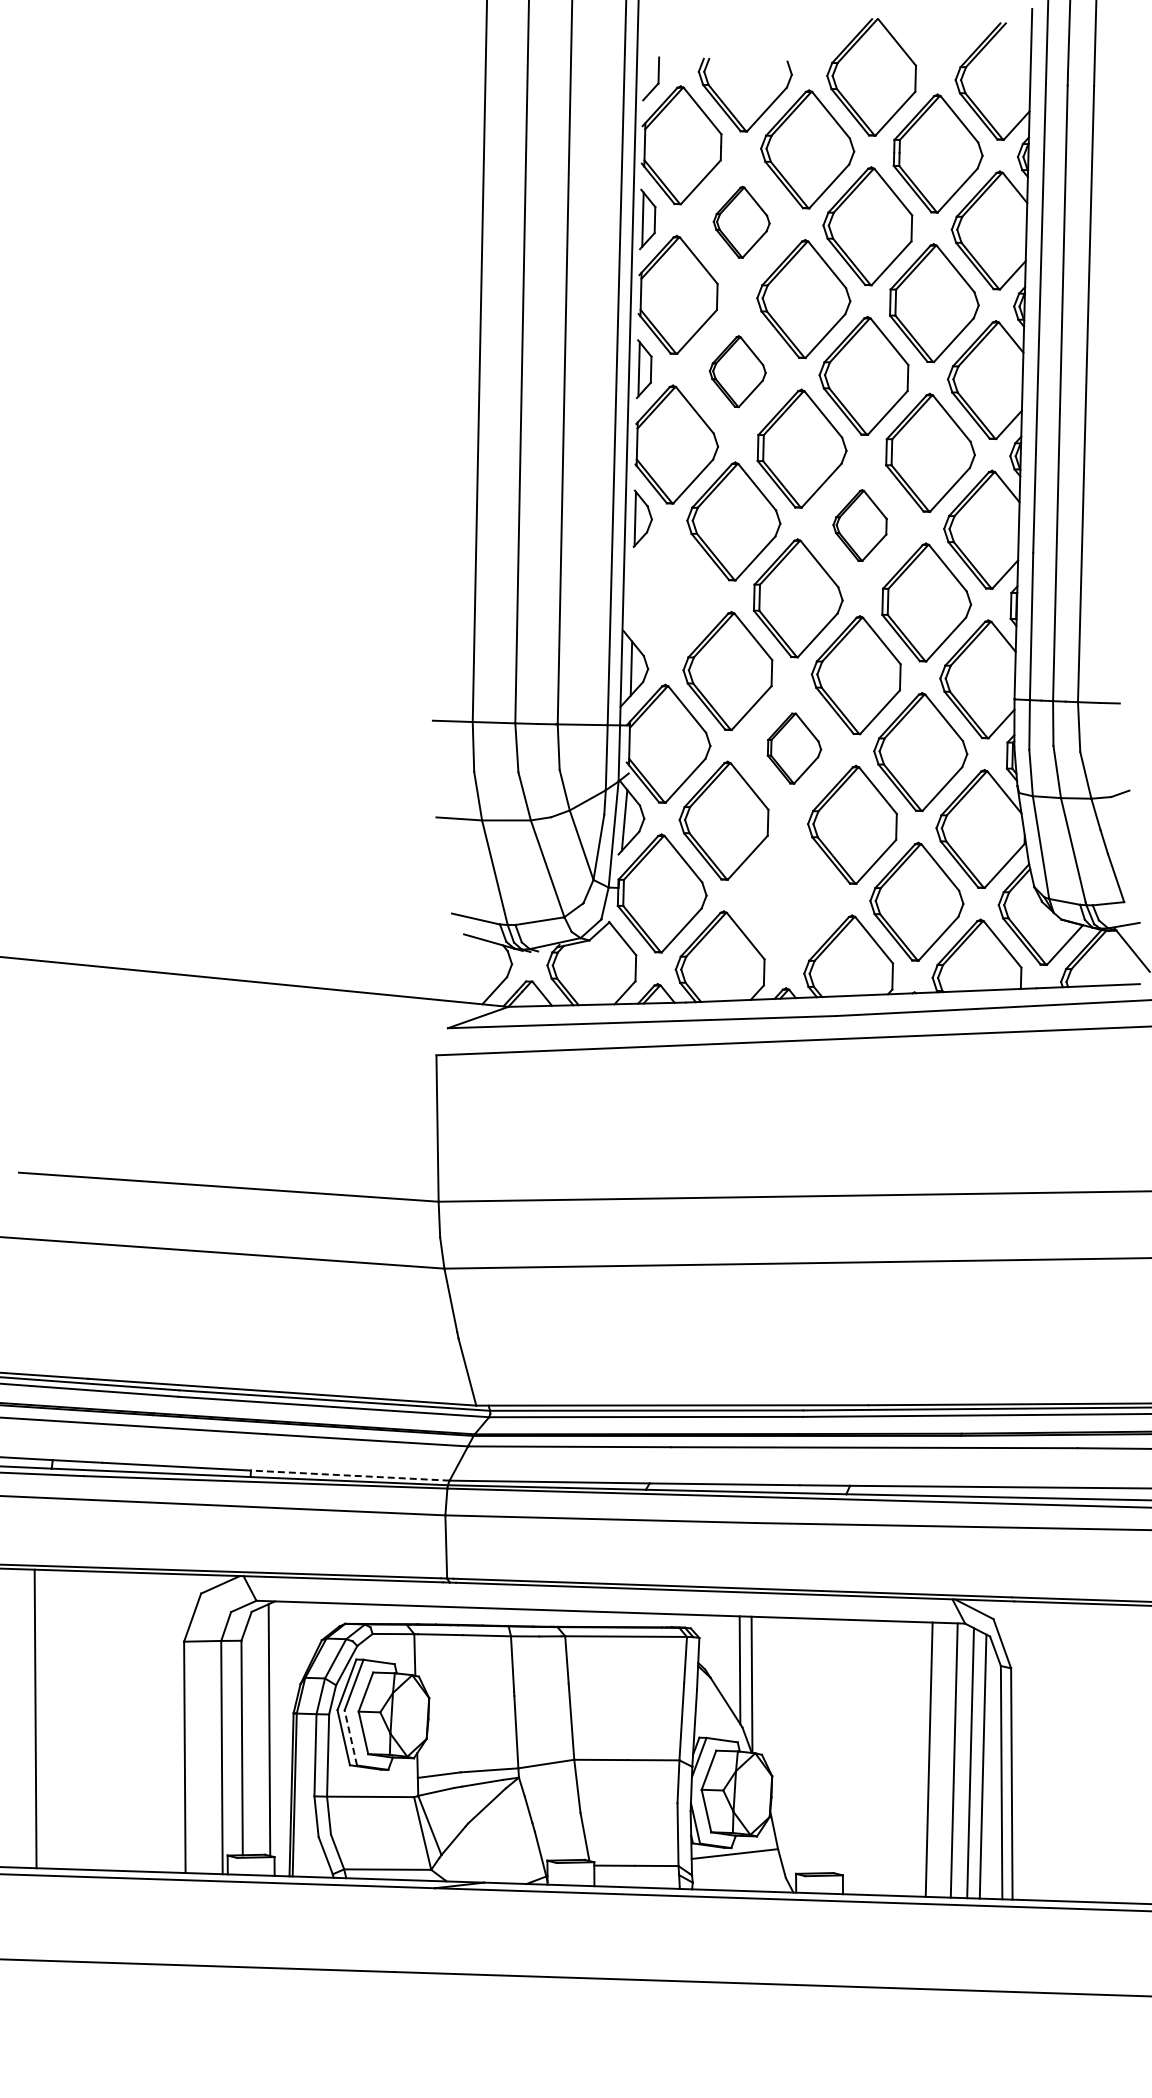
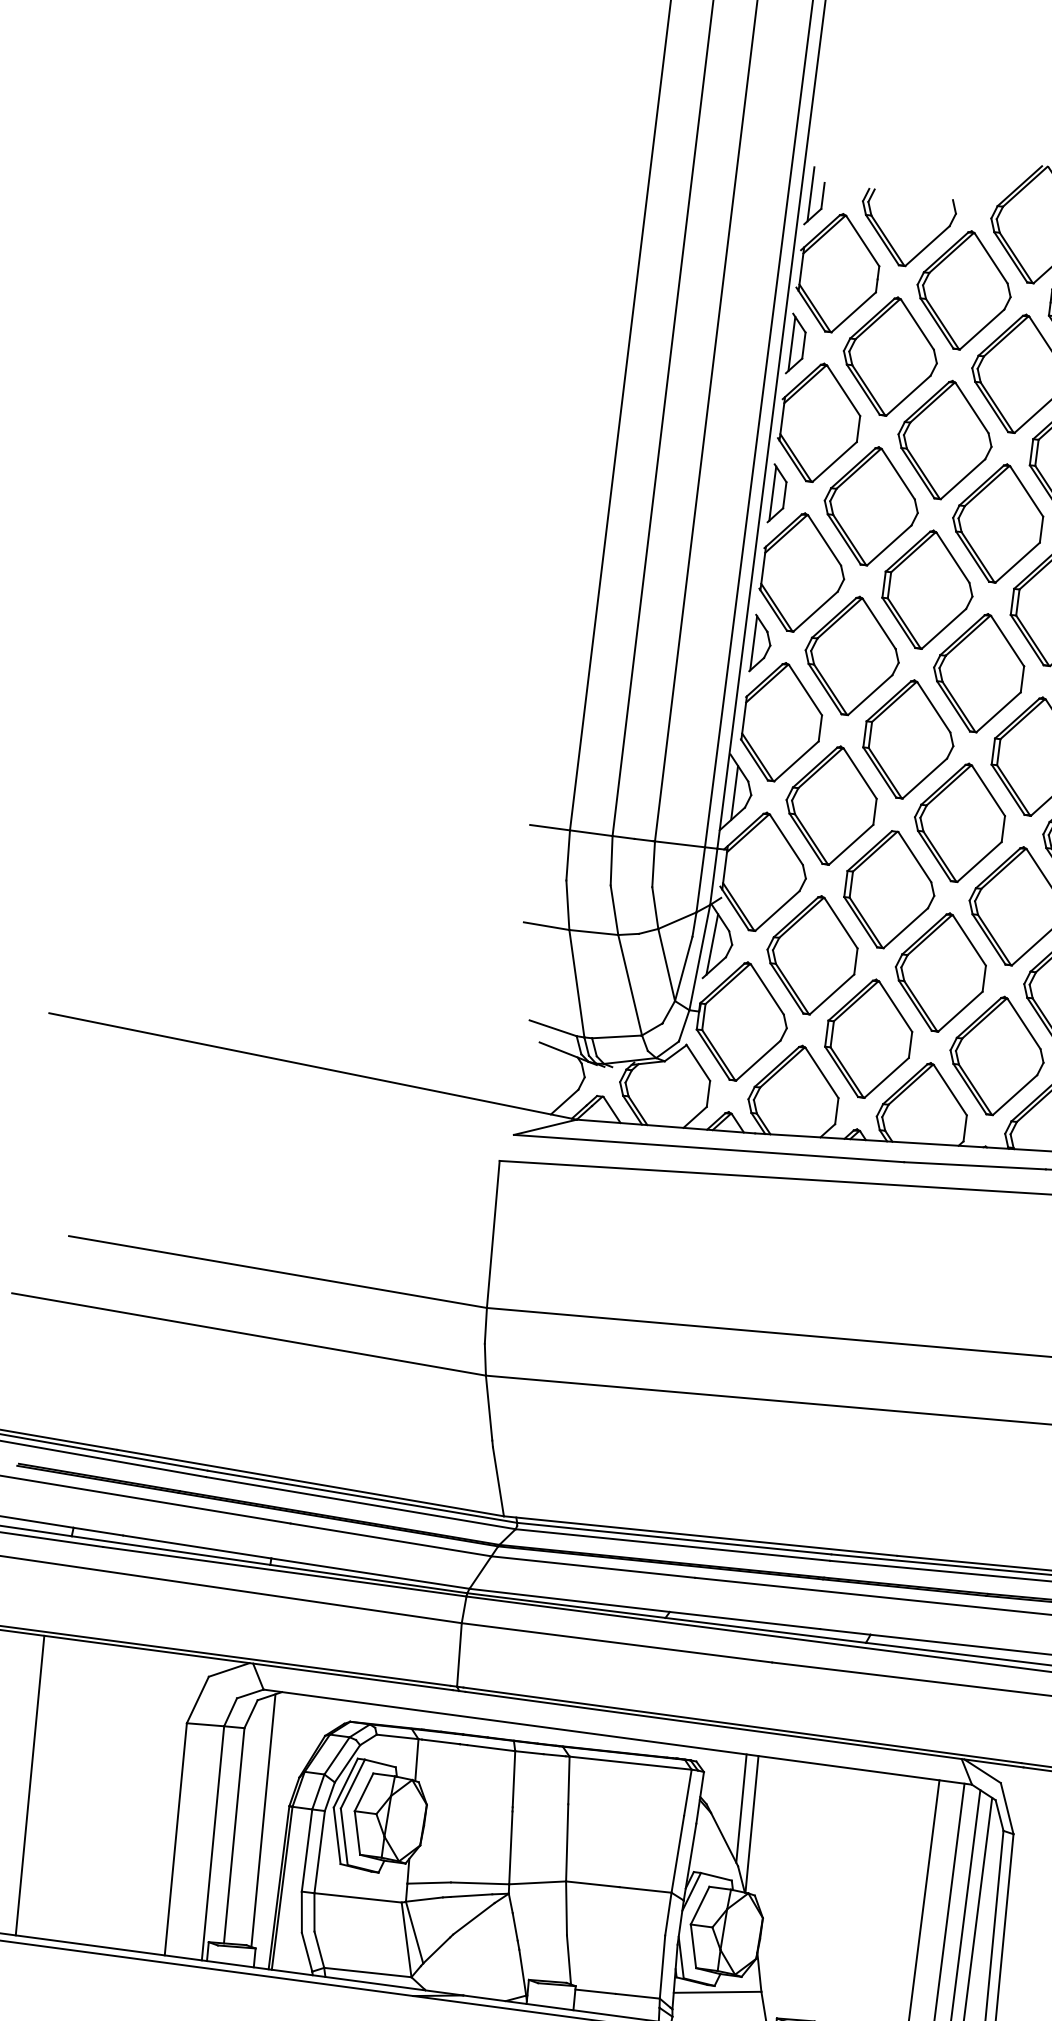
line: (646, 70) -> (810, 194), added
part: (741, 222) -> (890, 356), size x1.67
part: (737, 371) -> (871, 505), size x1.67
part: (859, 525) -> (977, 672), size x1.67
part: (670, 594) -> (781, 722), added
part: (794, 748) -> (889, 889), size x1.67
part: (788, 897) -> (868, 1038), added
line: (349, 1475) -> (369, 1573), dashed -> solid
line: (350, 1737) -> (343, 1836), dashed -> solid

